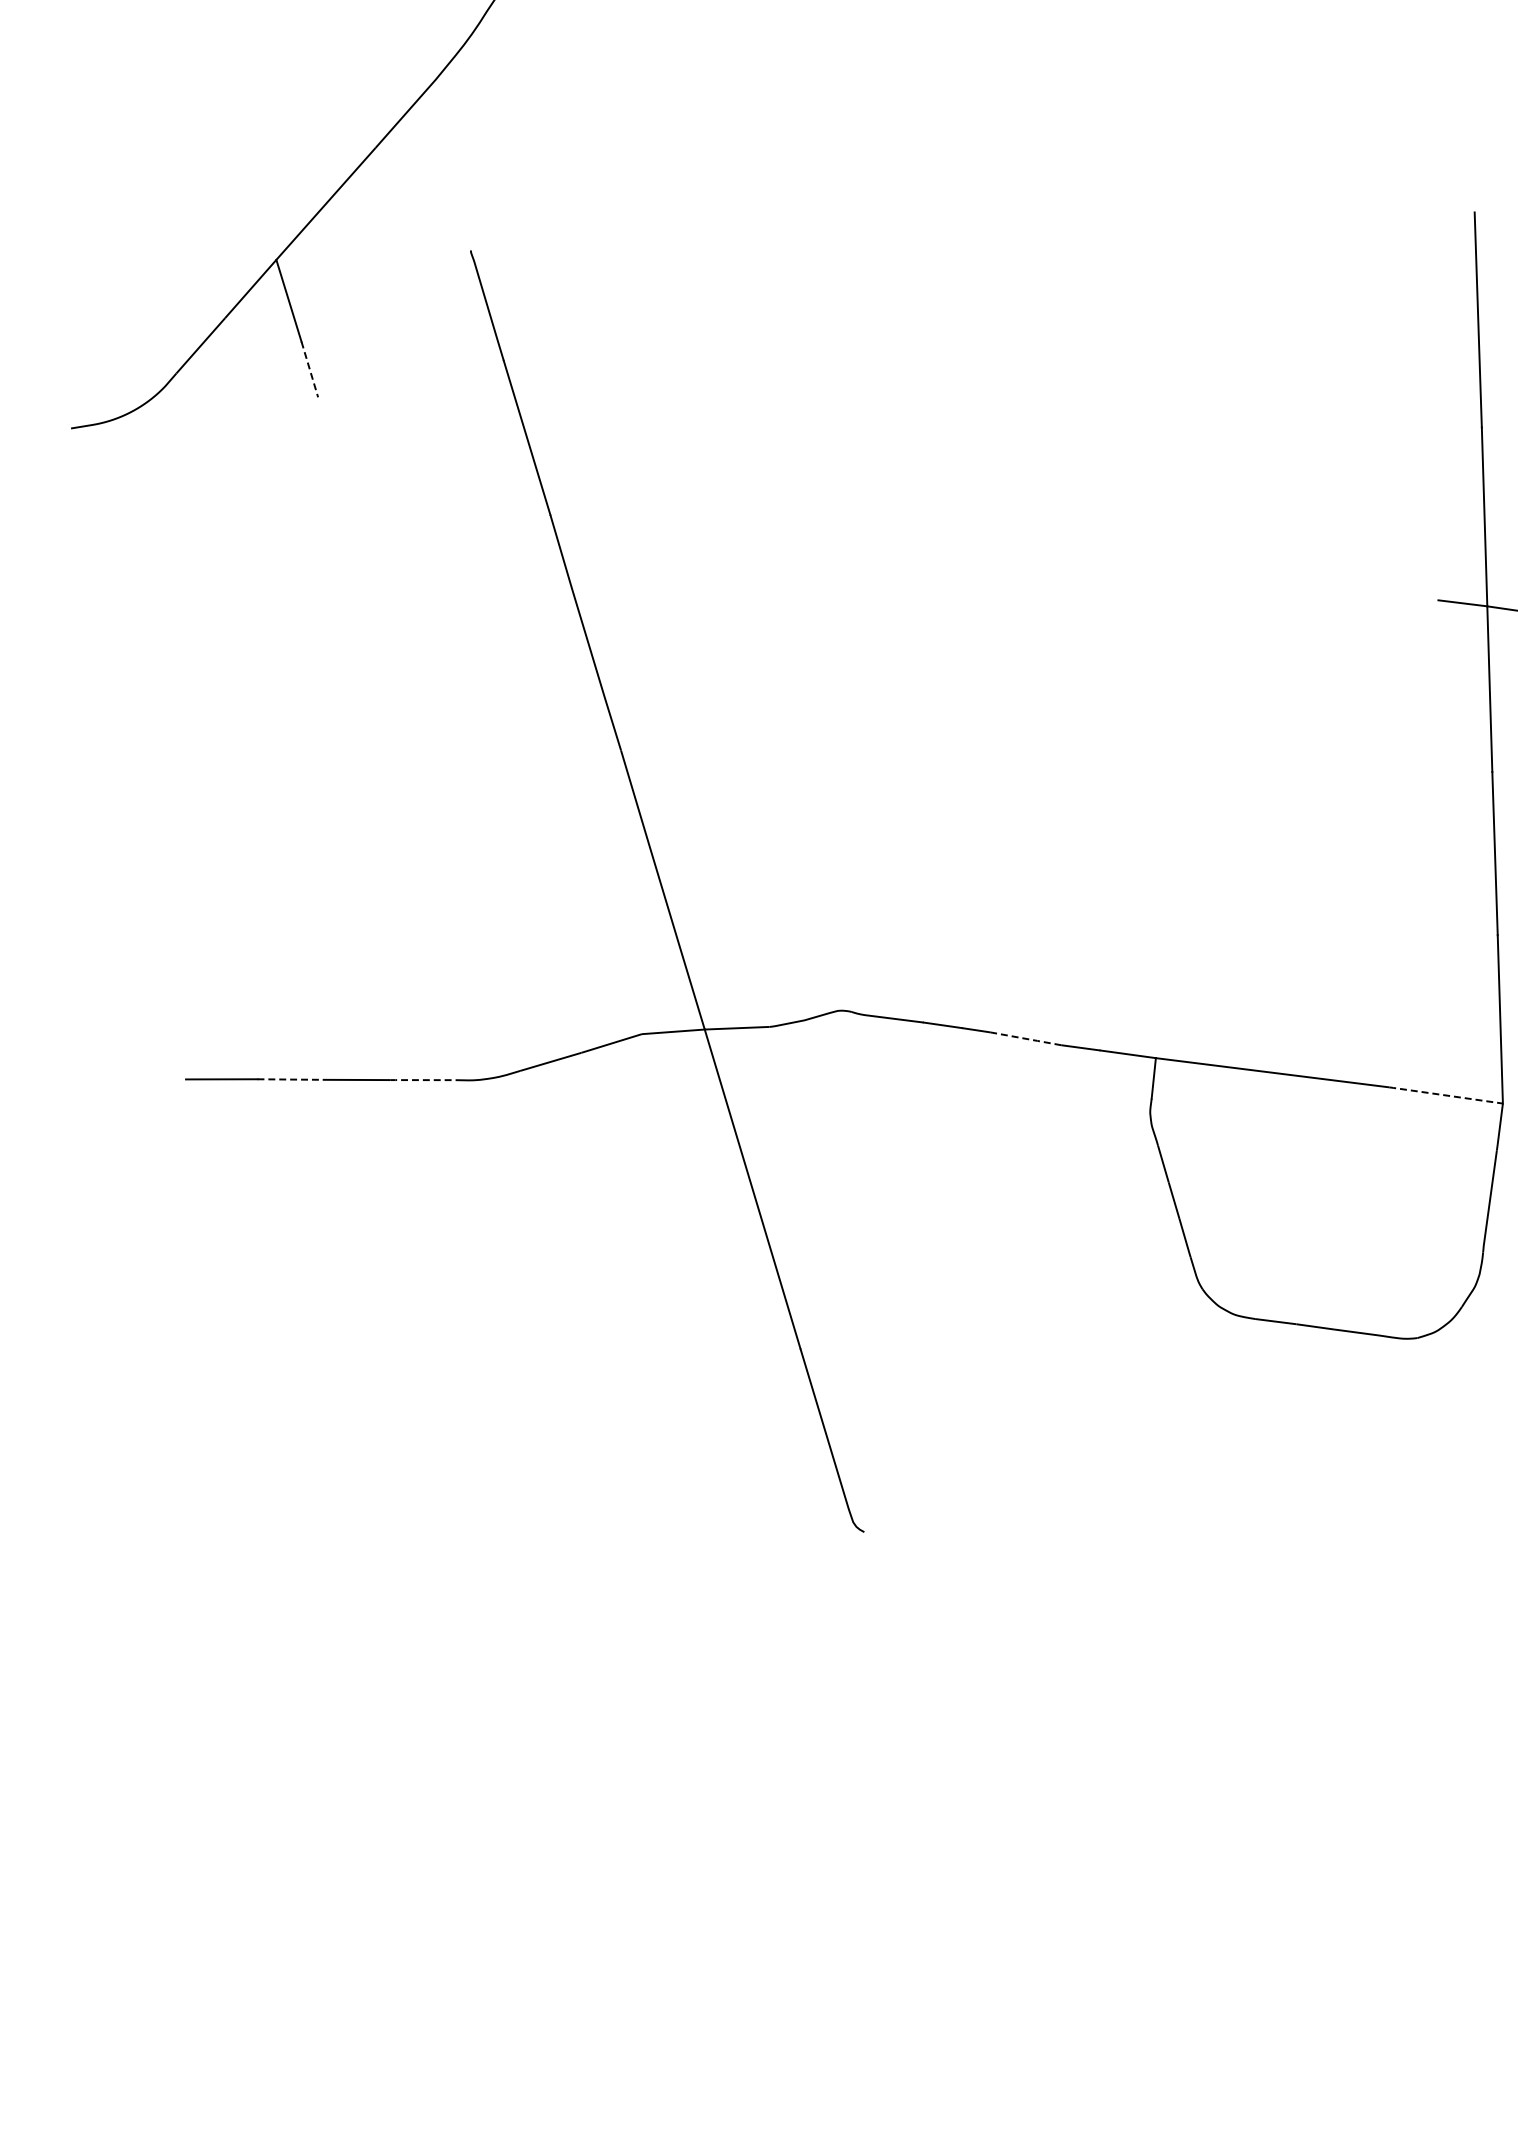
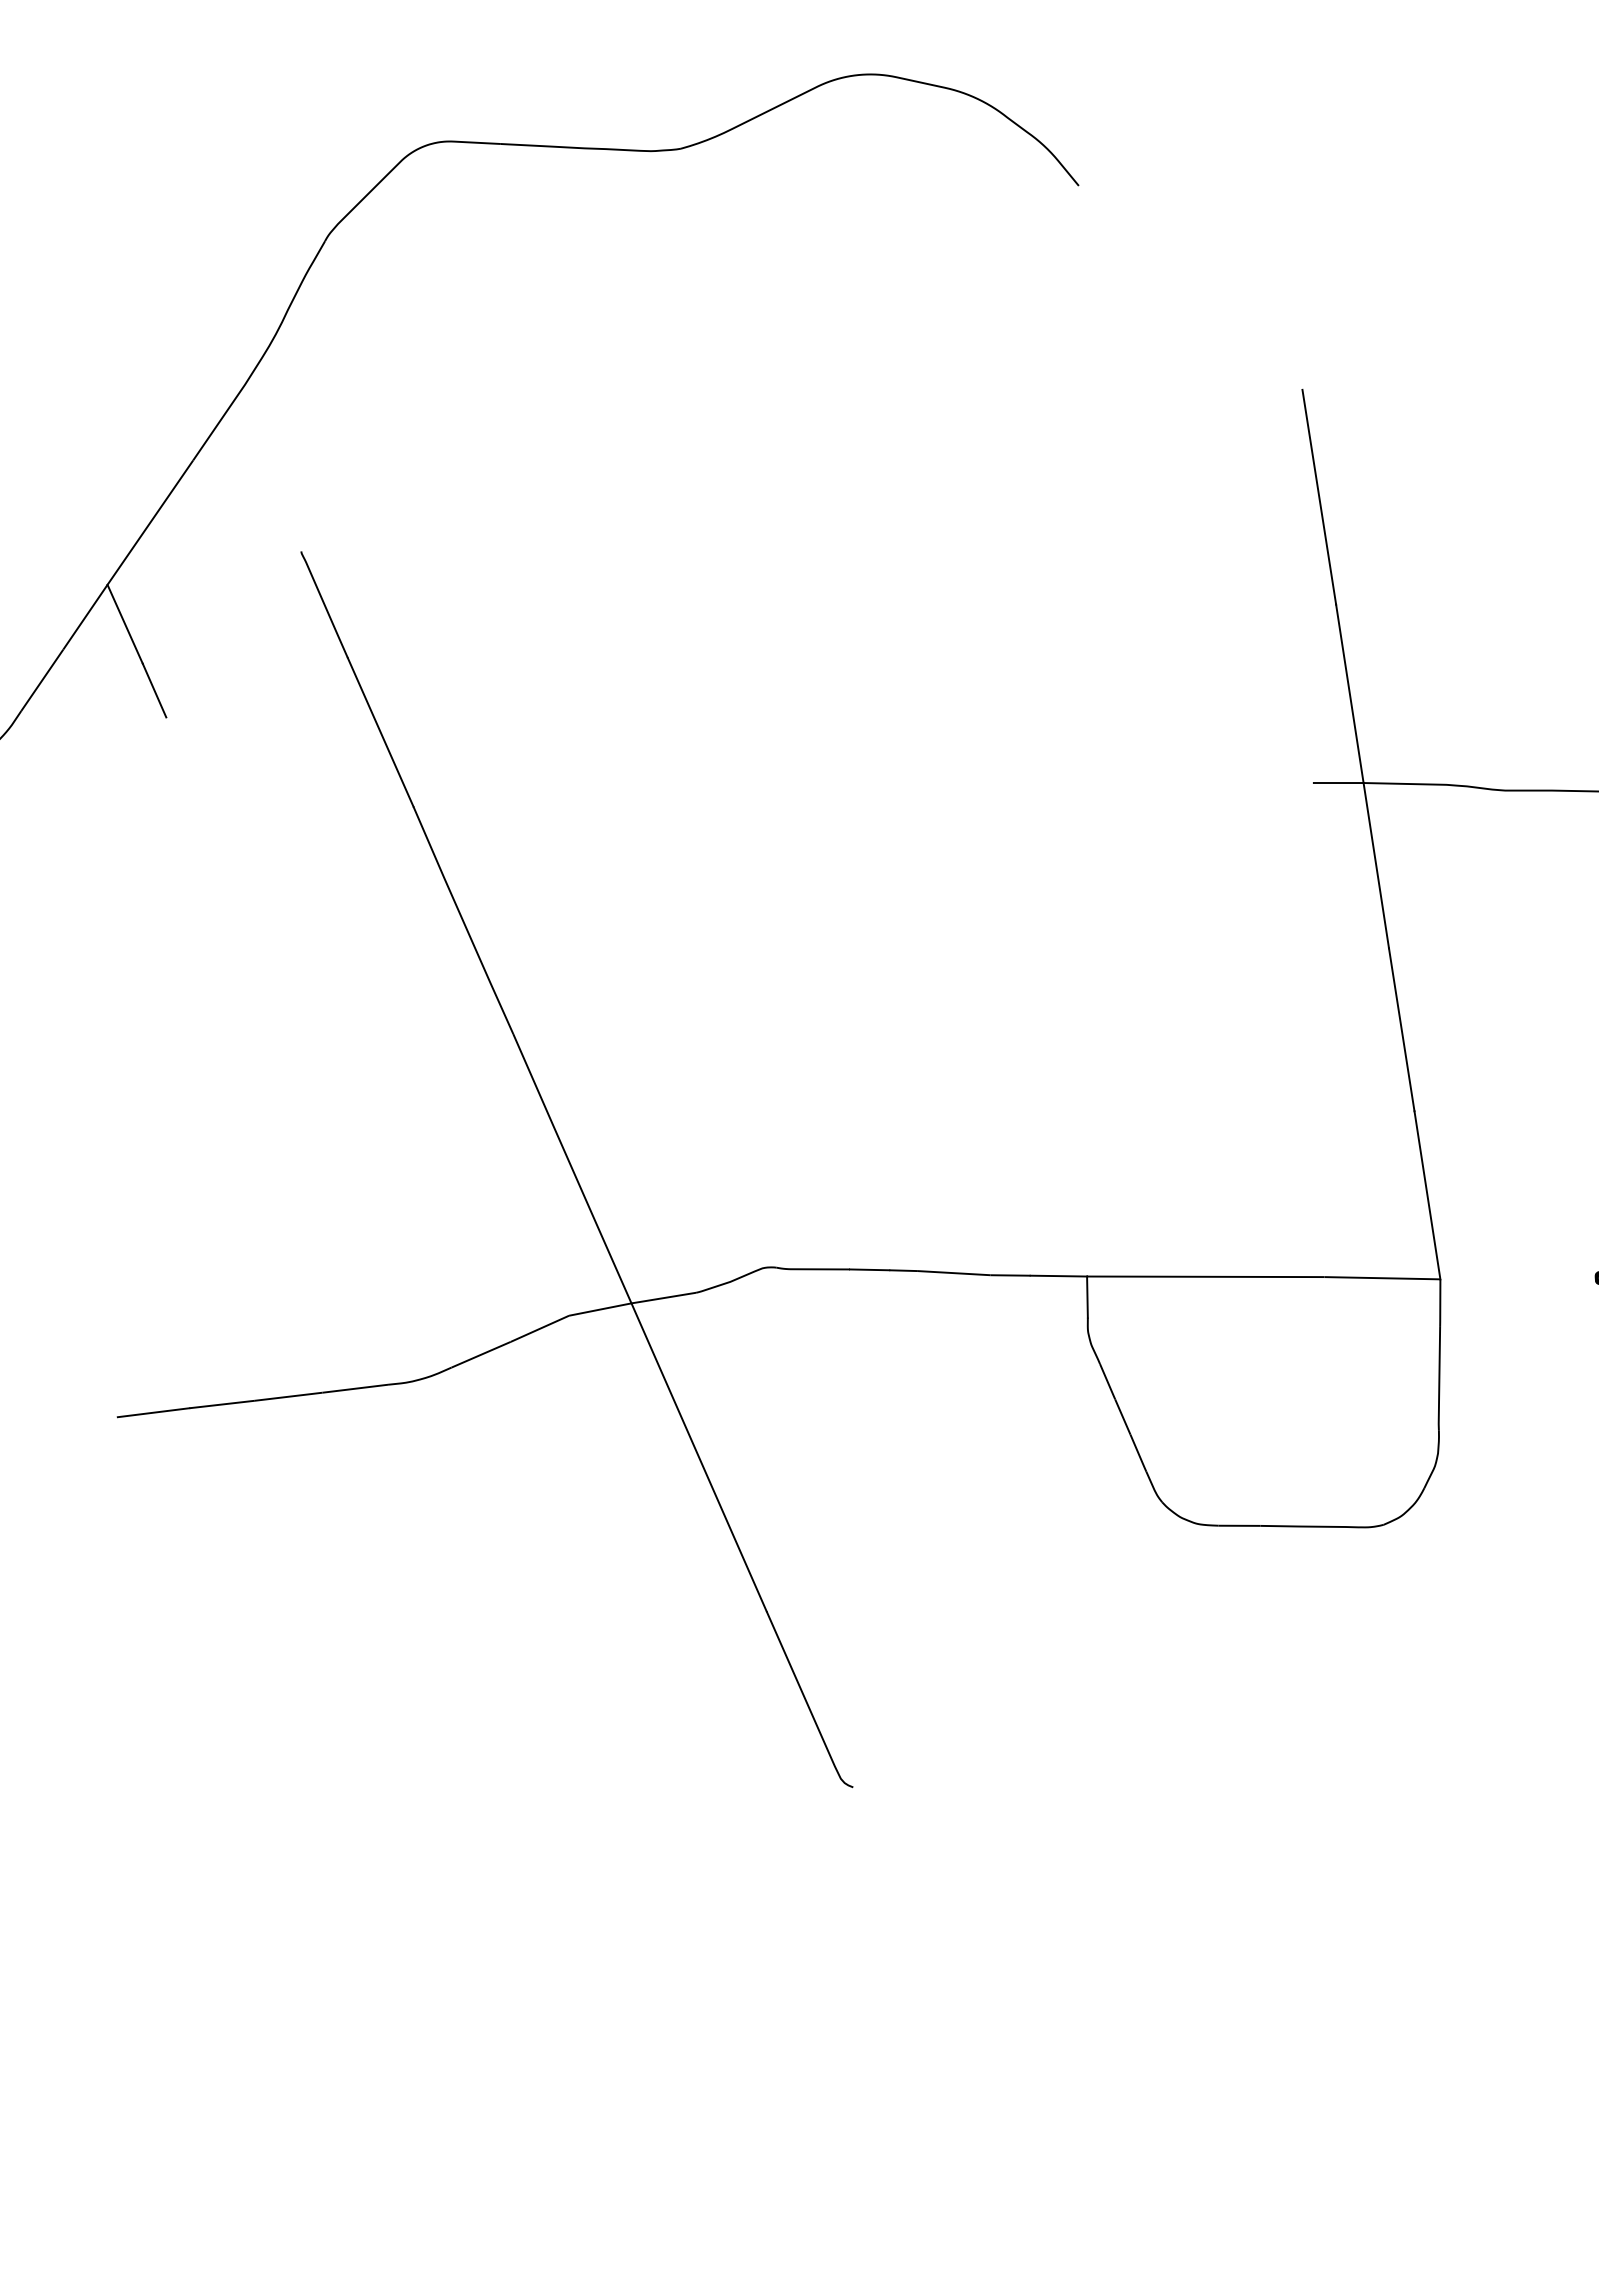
line: (309, 370) -> (154, 691), dashed -> solid
line: (1025, 1039) -> (954, 1273), dashed -> solid
line: (289, 1079) -> (221, 1404), dashed -> solid
line: (422, 1079) -> (354, 1388), dashed -> solid
line: (1446, 1095) -> (1382, 1278), dashed -> solid

